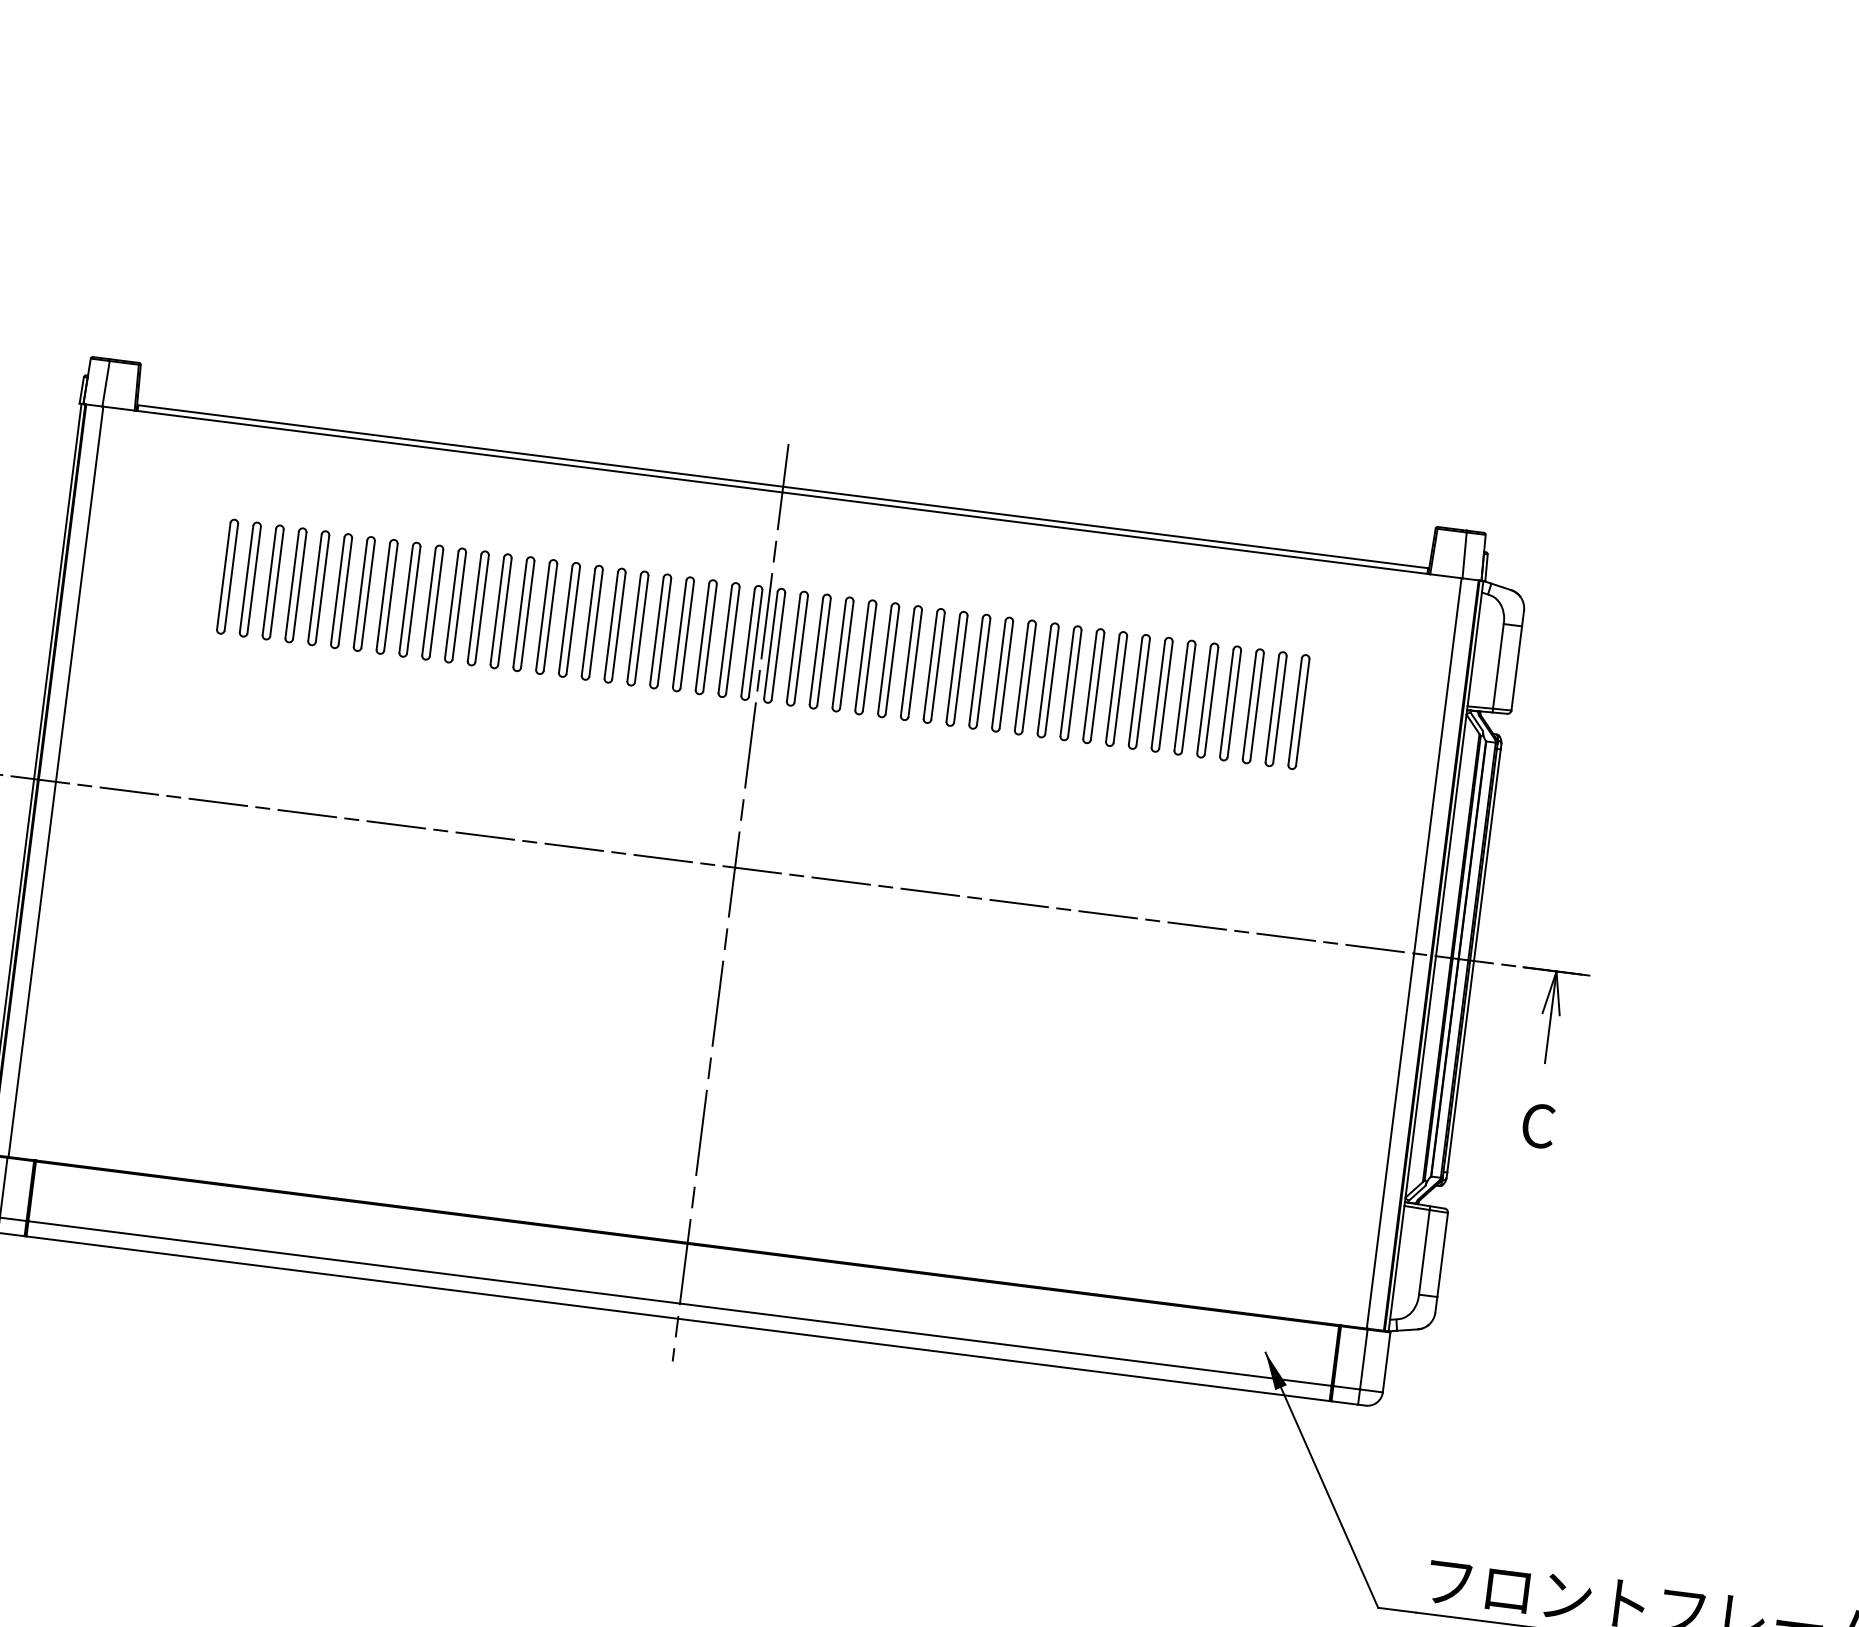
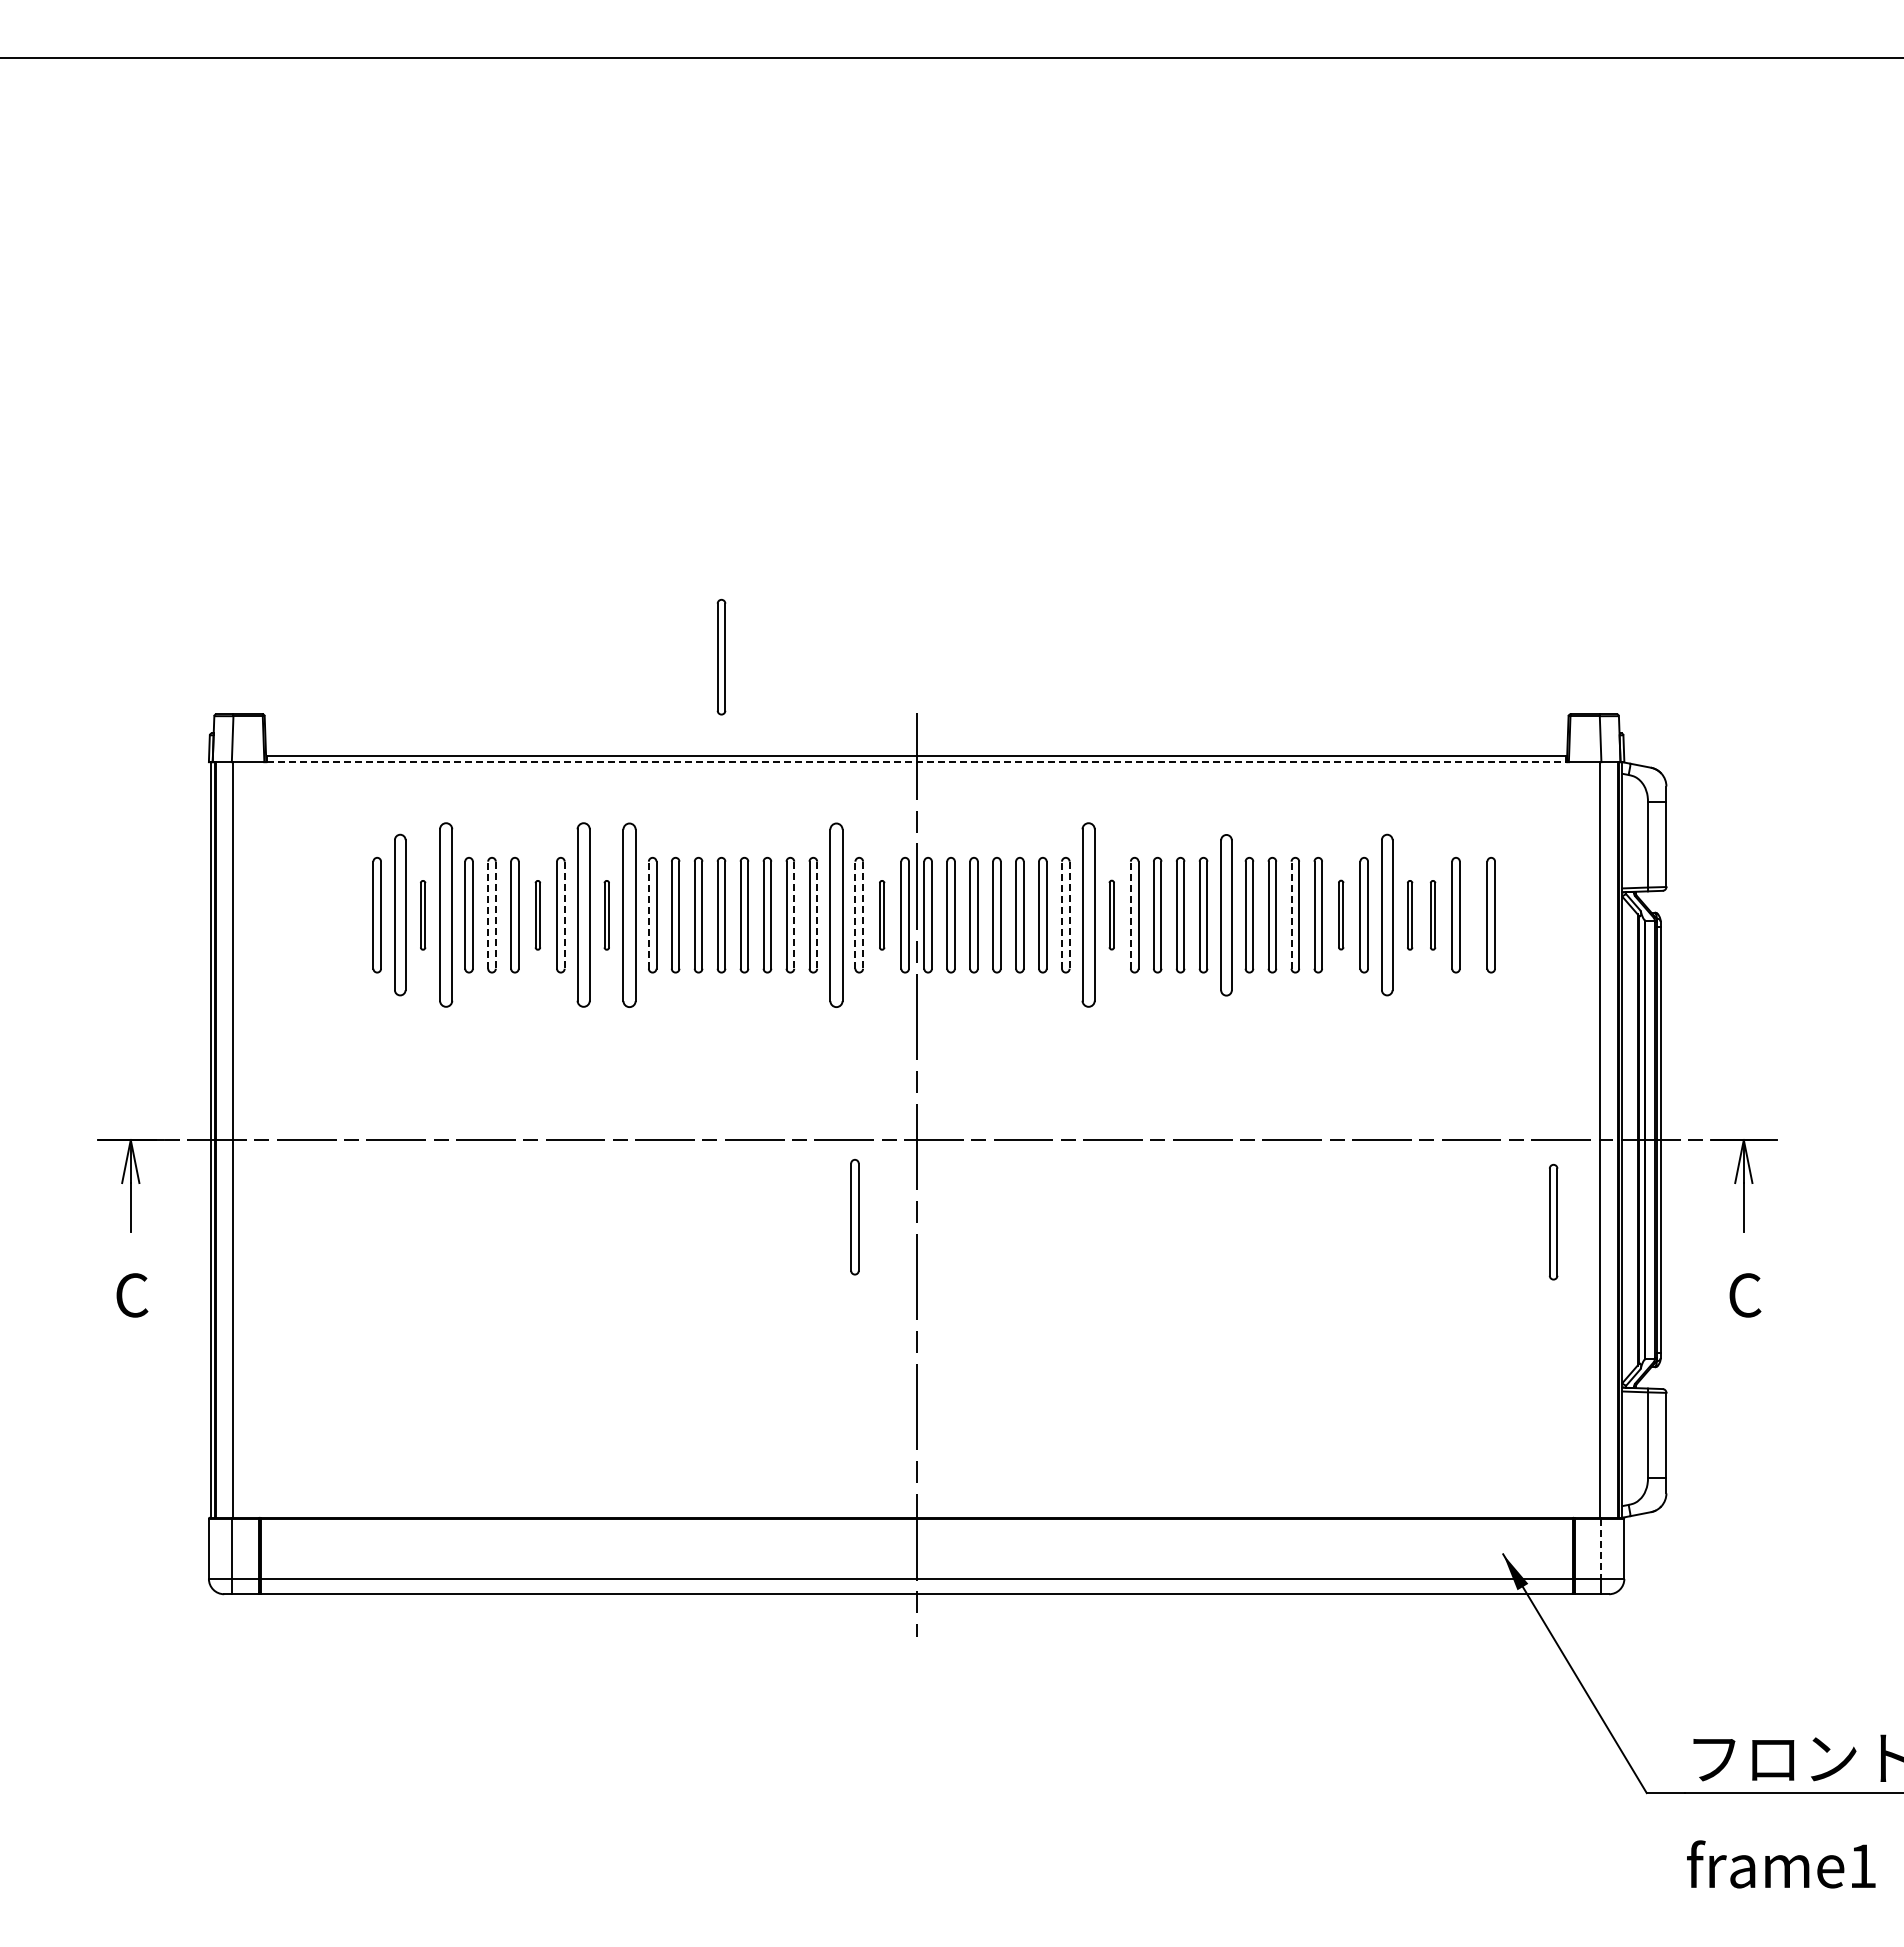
part: (601, 363) -> (721, 656), added
line: (783, 492) -> (917, 762), solid -> dashed
part: (249, 579) -> (399, 915), size x1.4
part: (272, 582) -> (422, 915), size x0.6
part: (295, 585) -> (445, 915), size x1.6
line: (338, 590) -> (488, 915), solid -> dashed
line: (345, 591) -> (495, 915), solid -> dashed
part: (386, 597) -> (537, 915), size x0.6
line: (413, 600) -> (564, 915), solid -> dashed
part: (432, 602) -> (583, 915), size x1.6
part: (455, 605) -> (606, 915), size x0.6
part: (478, 607) -> (629, 914), size x1.6
line: (496, 611) -> (648, 915), solid -> dashed
line: (641, 629) -> (794, 915), solid -> dashed
line: (664, 632) -> (817, 915), solid -> dashed
part: (682, 633) -> (835, 914), size x1.6
line: (702, 637) -> (855, 915), solid -> dashed
line: (710, 638) -> (863, 915), solid -> dashed
part: (728, 640) -> (881, 915), size x0.6
line: (908, 663) -> (1062, 915), solid -> dashed
line: (915, 663) -> (1069, 915), solid -> dashed
part: (933, 666) -> (1088, 915), size x1.6
part: (956, 668) -> (1111, 914), size x0.6
line: (975, 671) -> (1130, 915), solid -> dashed
part: (1071, 682) -> (1226, 914), size x1.4
line: (1135, 691) -> (1291, 915), solid -> dashed
part: (1184, 696) -> (1340, 914), size x0.6
part: (1229, 703) -> (1386, 915), size x1.4
part: (1252, 706) -> (1409, 915), size x0.6
part: (1275, 709) -> (1432, 915), size x0.6
part: (1333, 715) -> (1490, 914), added
part: (663, 936) -> (854, 1217), added
part: (1357, 1028) -> (1553, 1221), added
line: (1363, 1360) -> (1601, 1549), solid -> dashed

